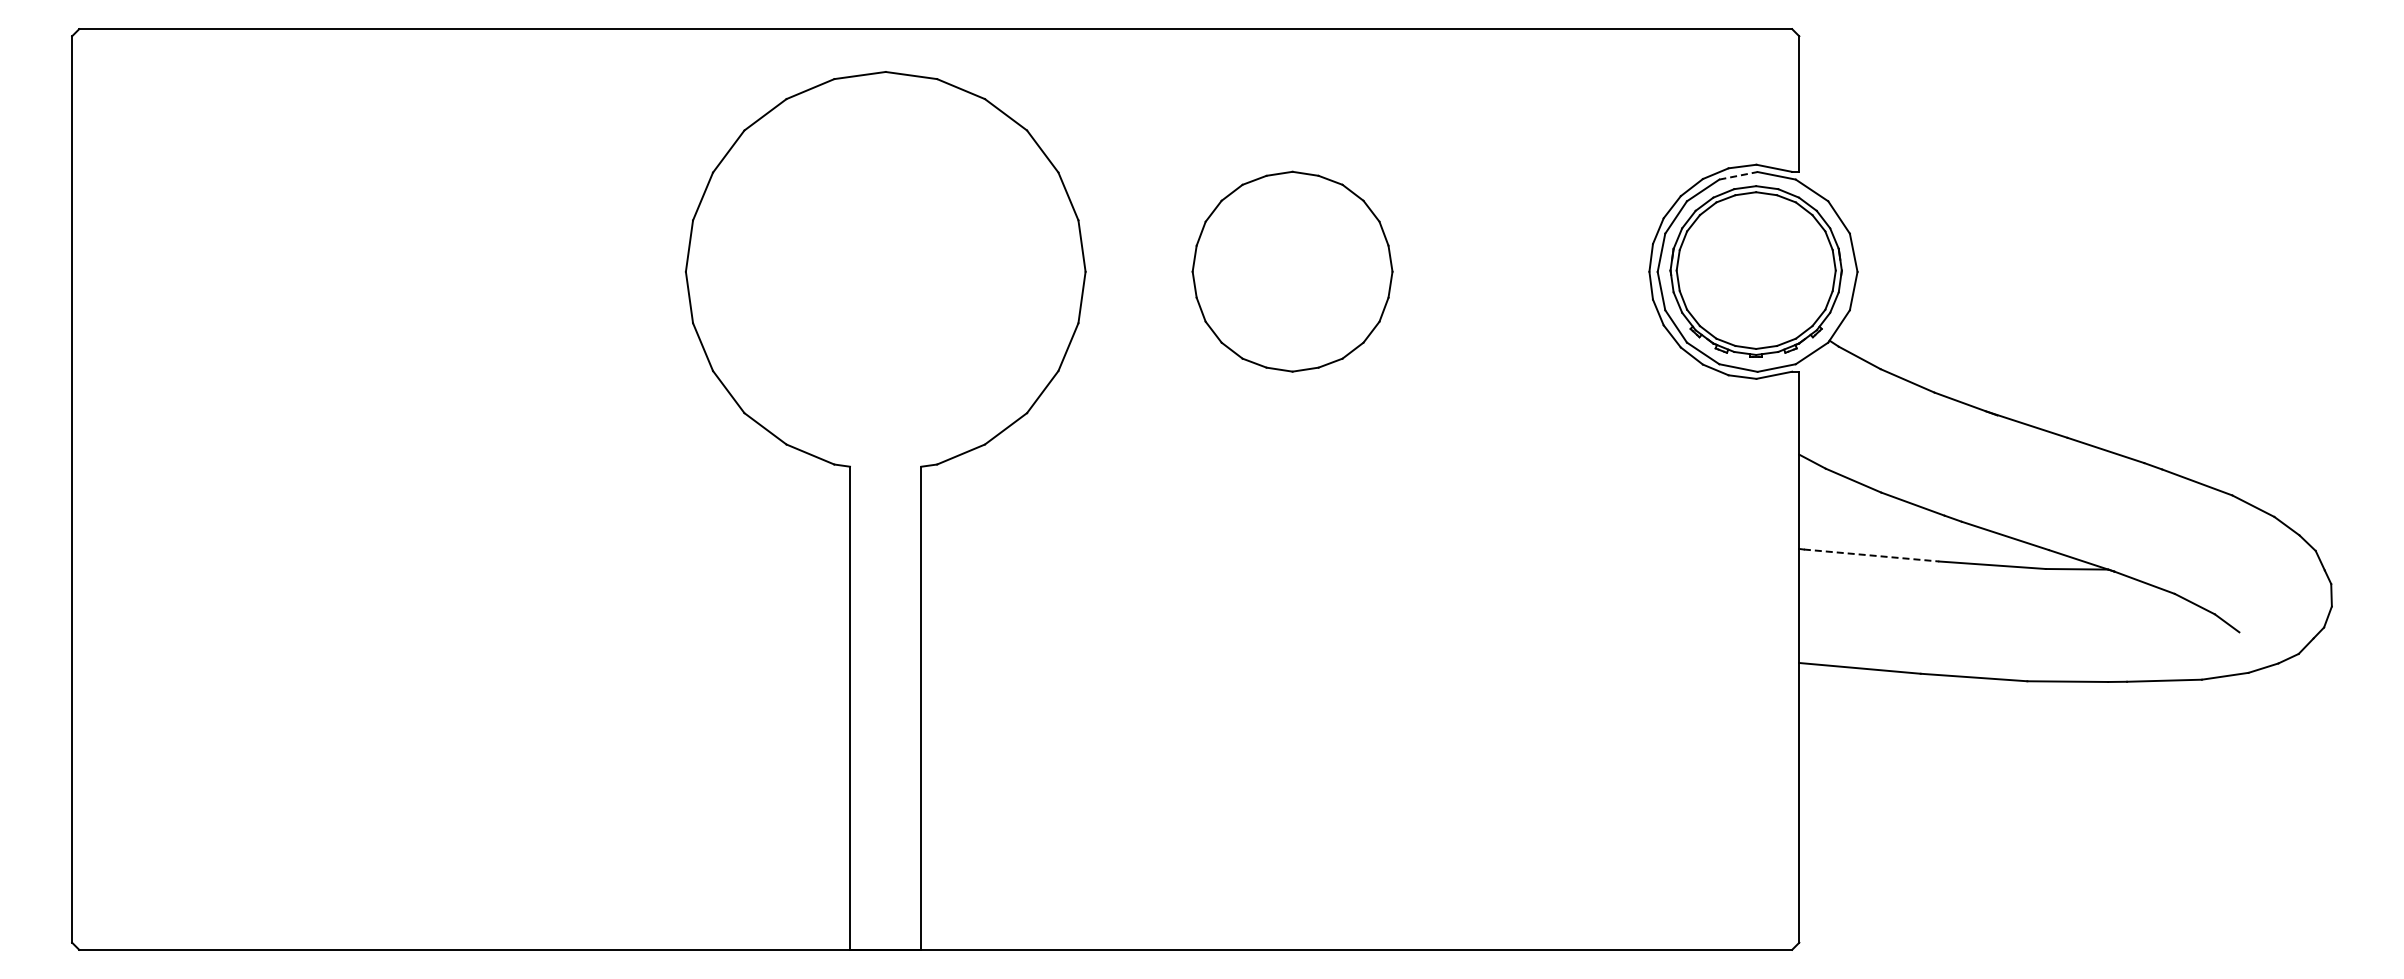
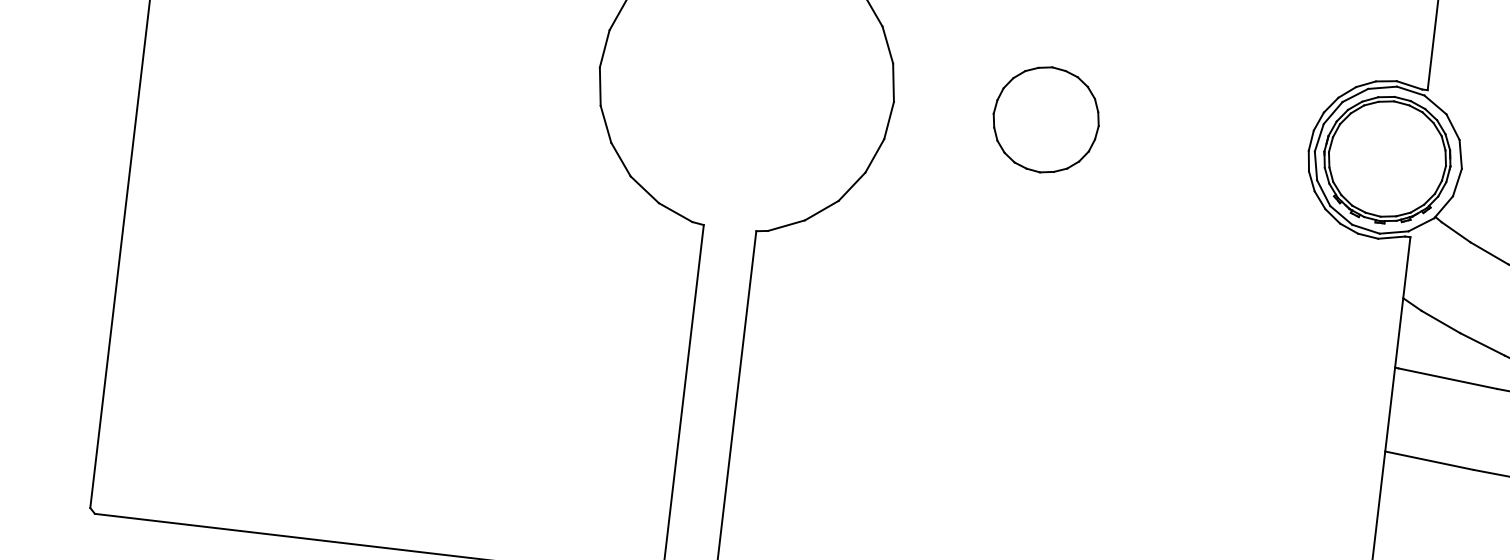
line: (1738, 175) -> (1382, 87), dashed -> solid
part: (1292, 271) -> (1046, 119), size x0.71
line: (1871, 555) -> (1447, 378), dashed -> solid

